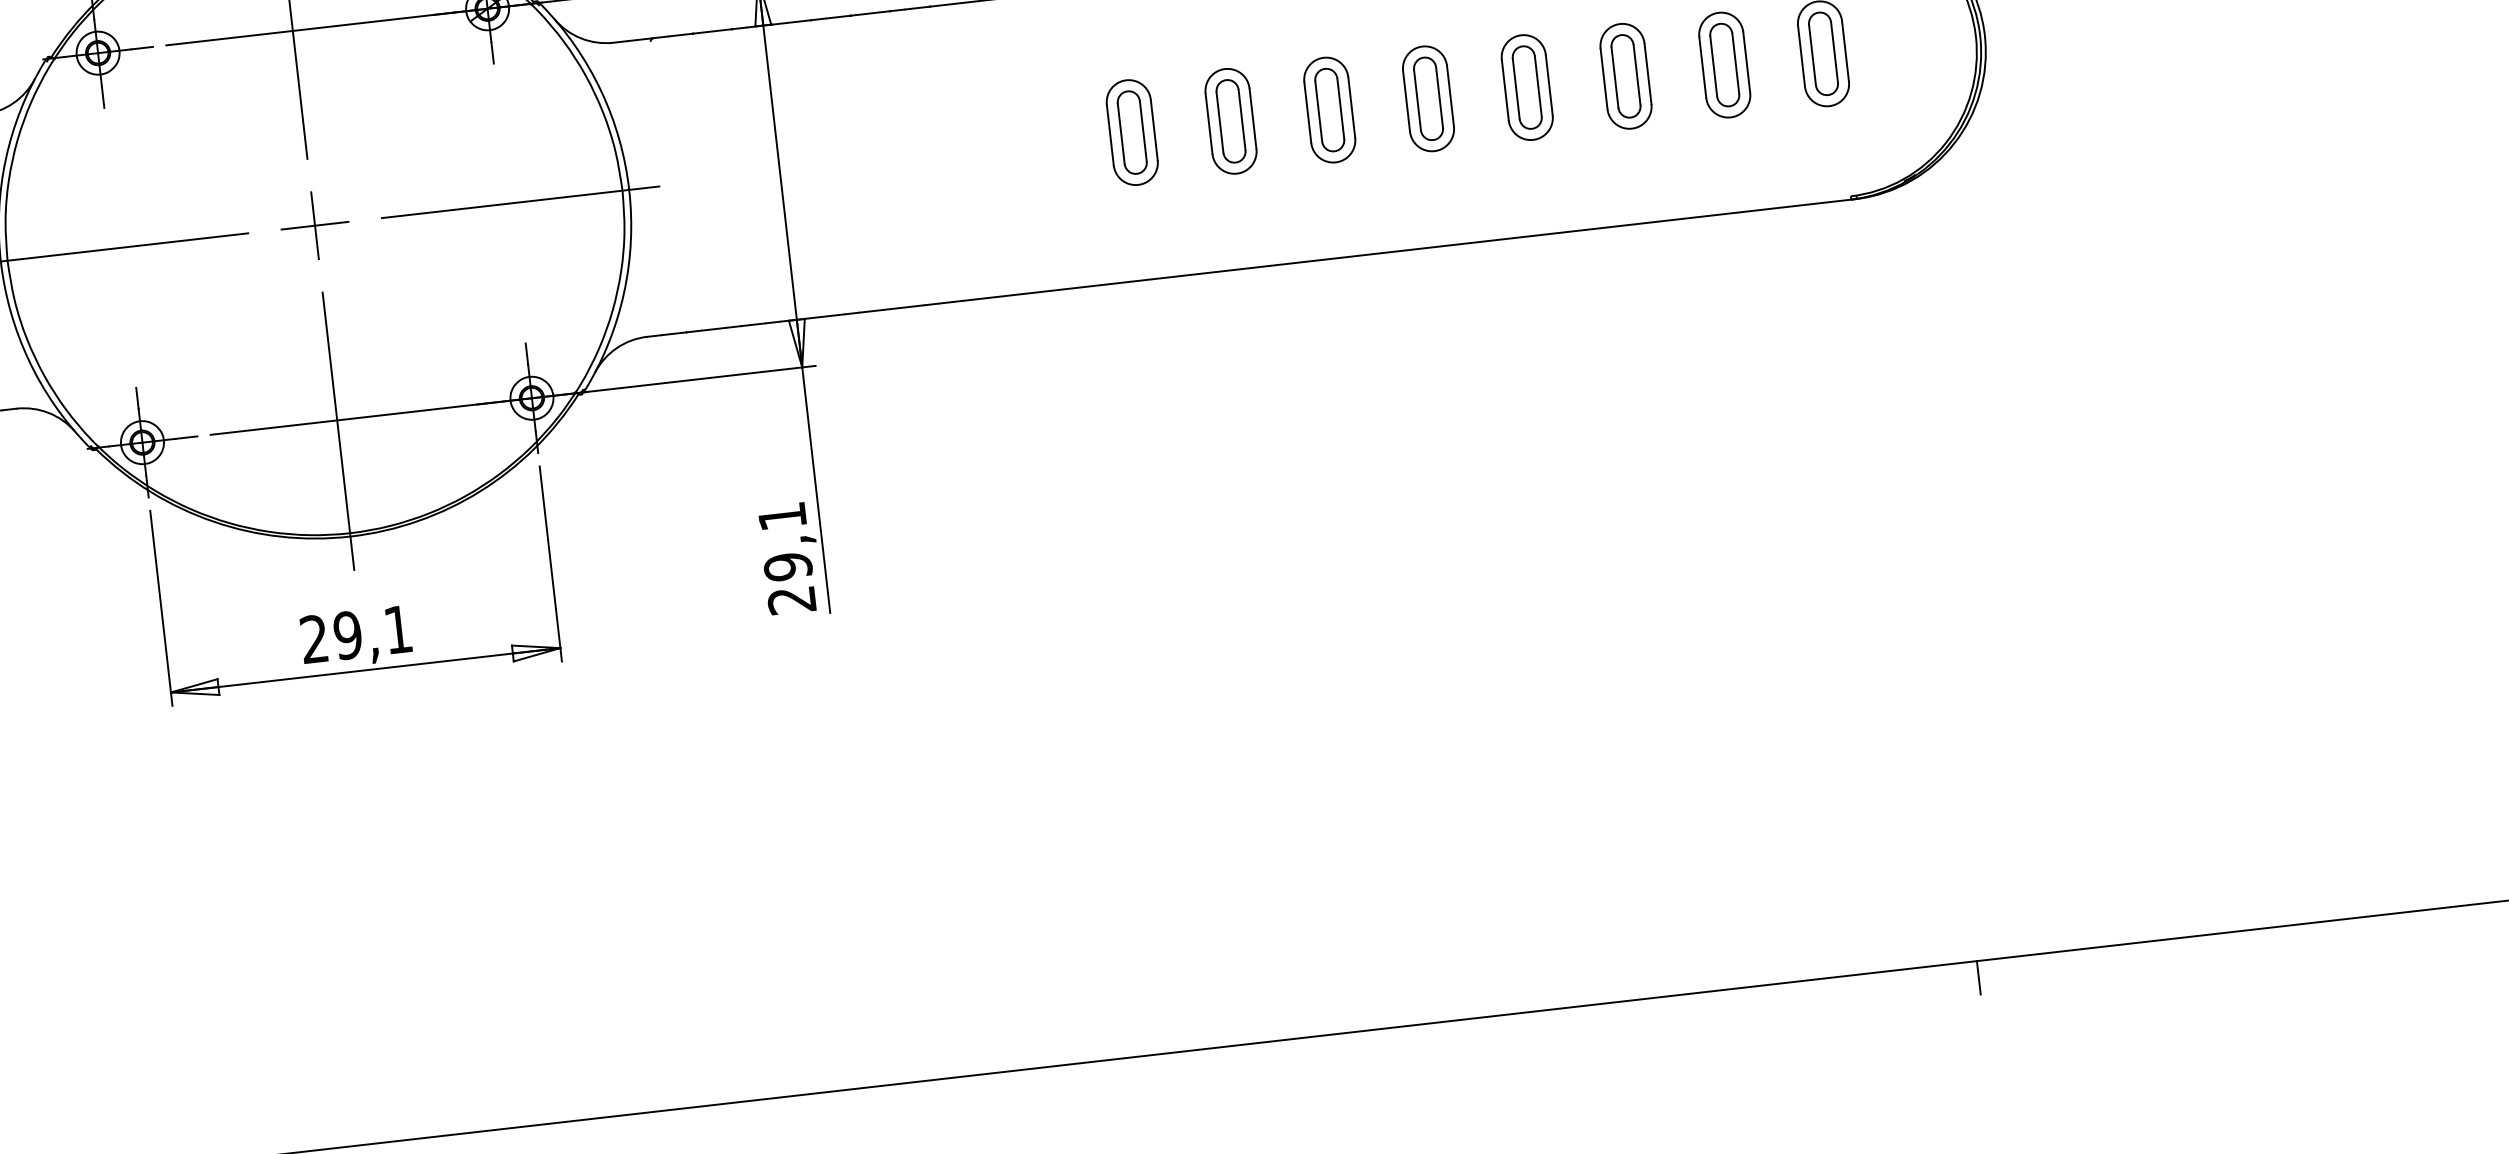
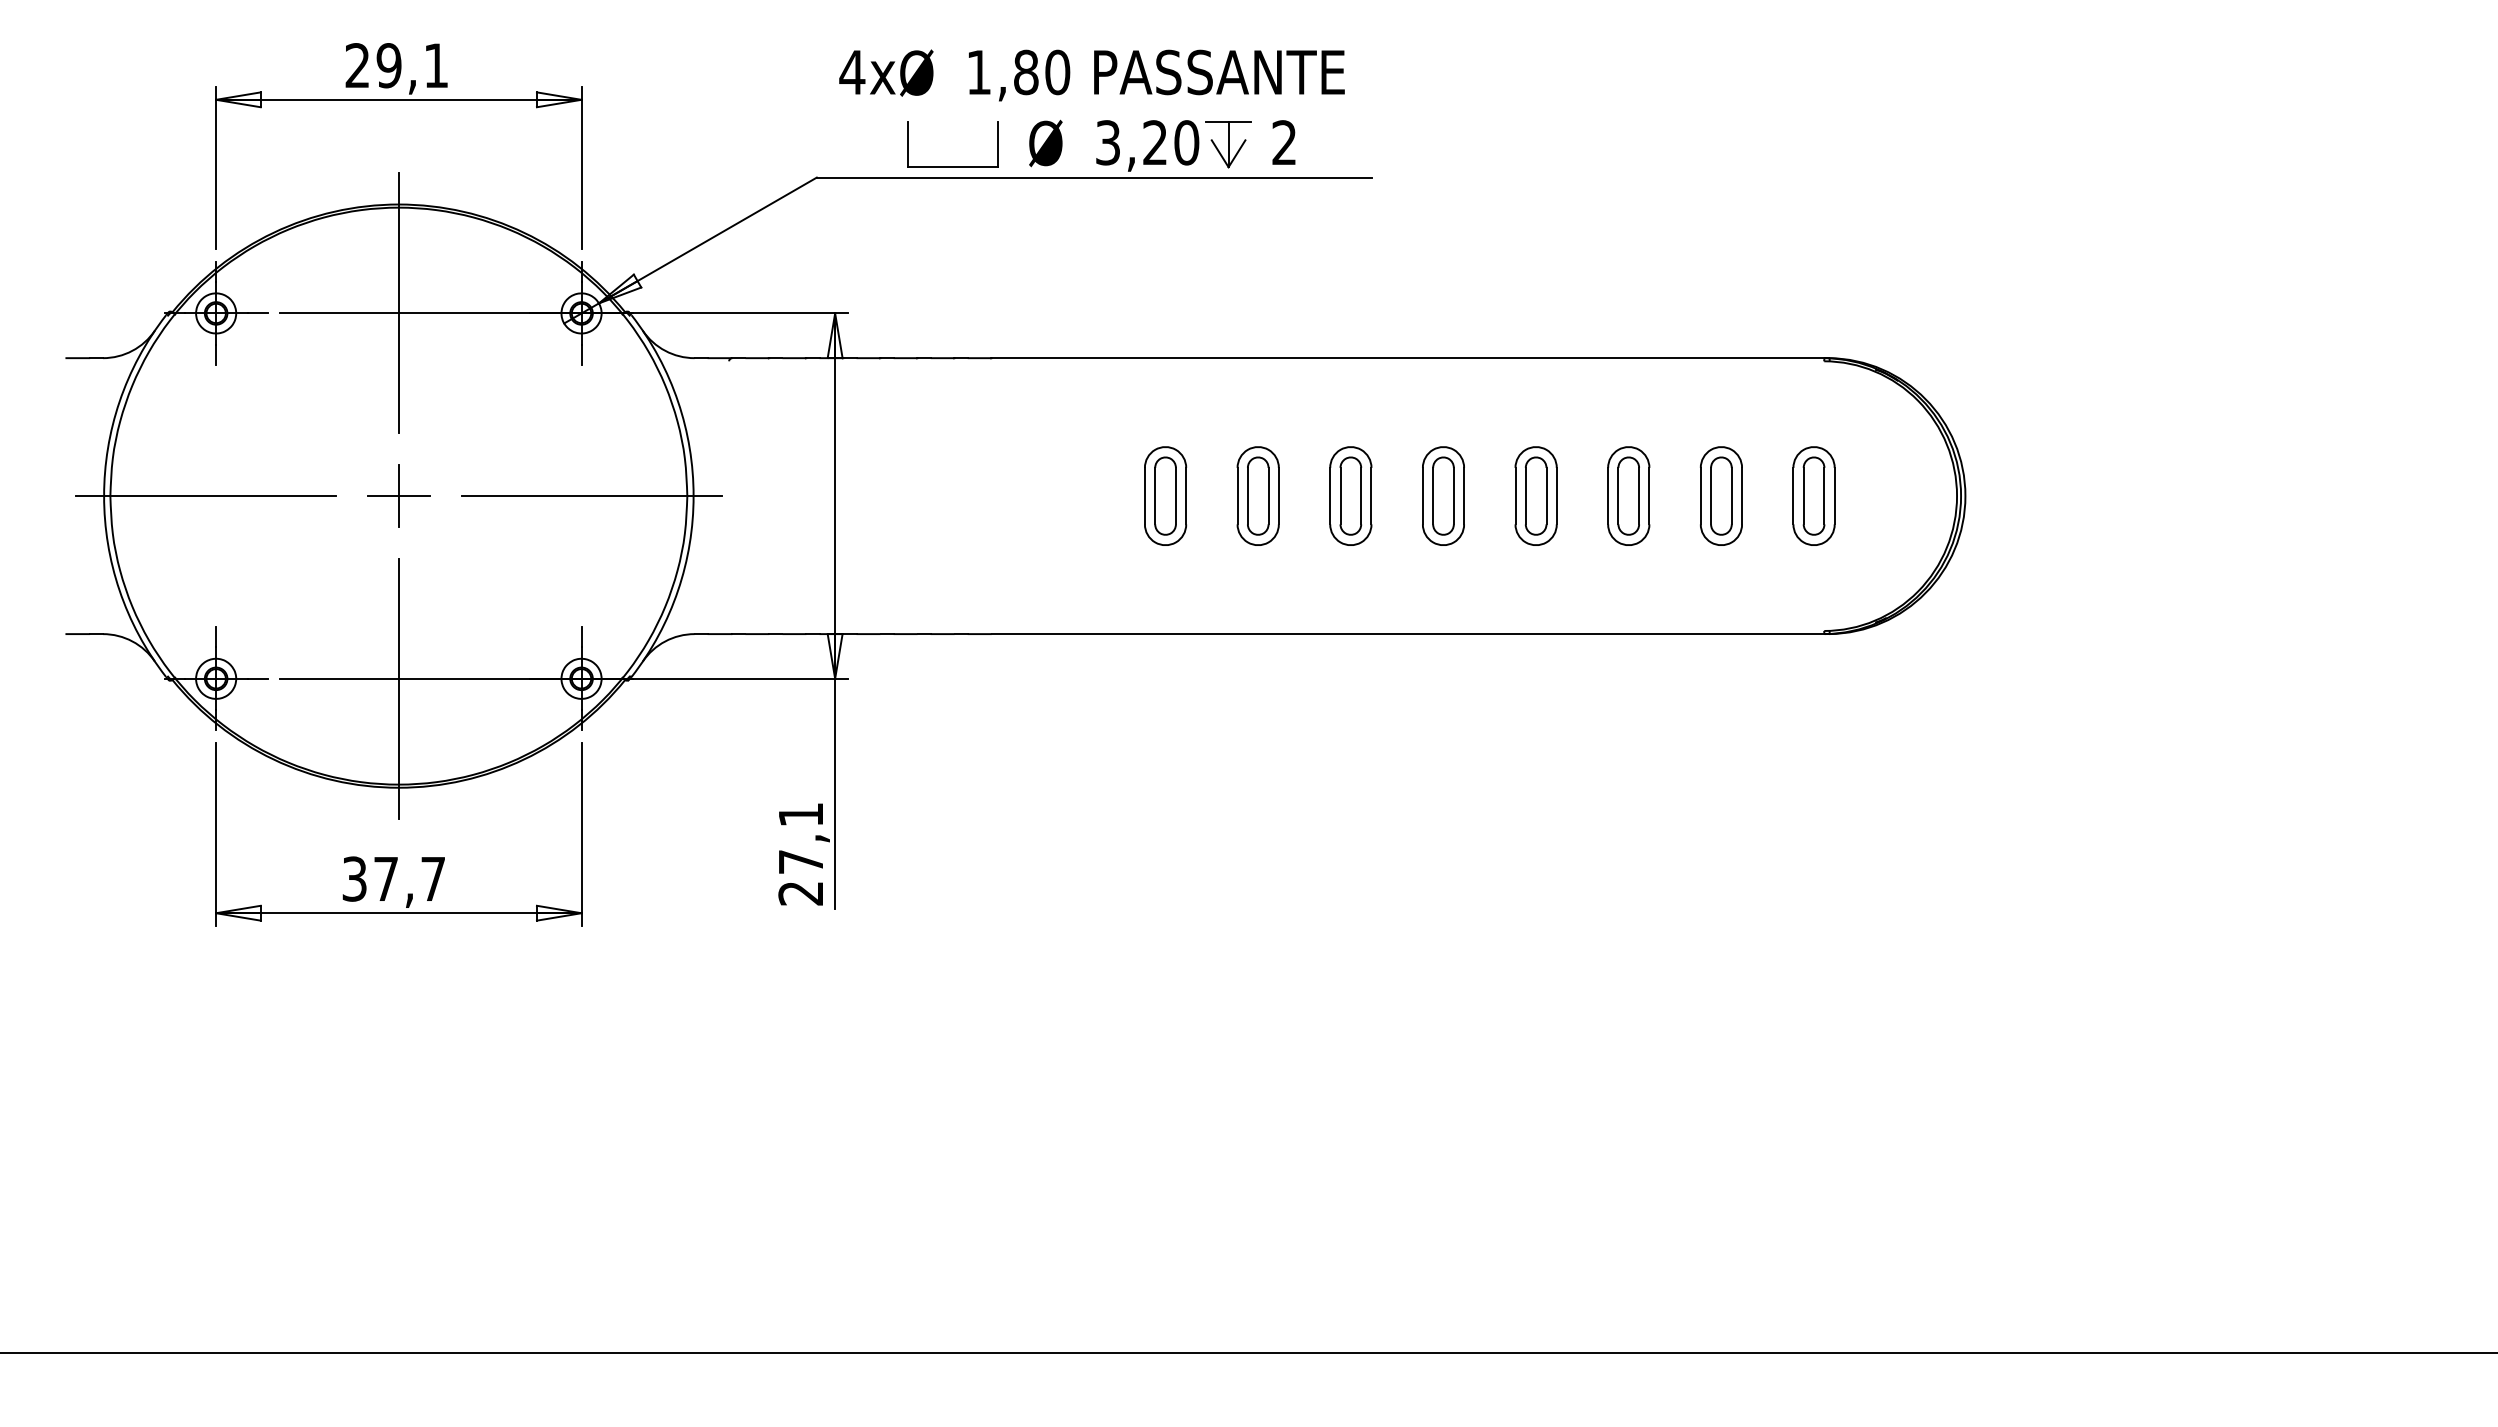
text: (787, 566) -> (800, 861), 29,1 -> 27,1
text: (355, 633) -> (393, 878), 29,1 -> 37,7
line: (1978, 976) -> (1860, 1367), removed

